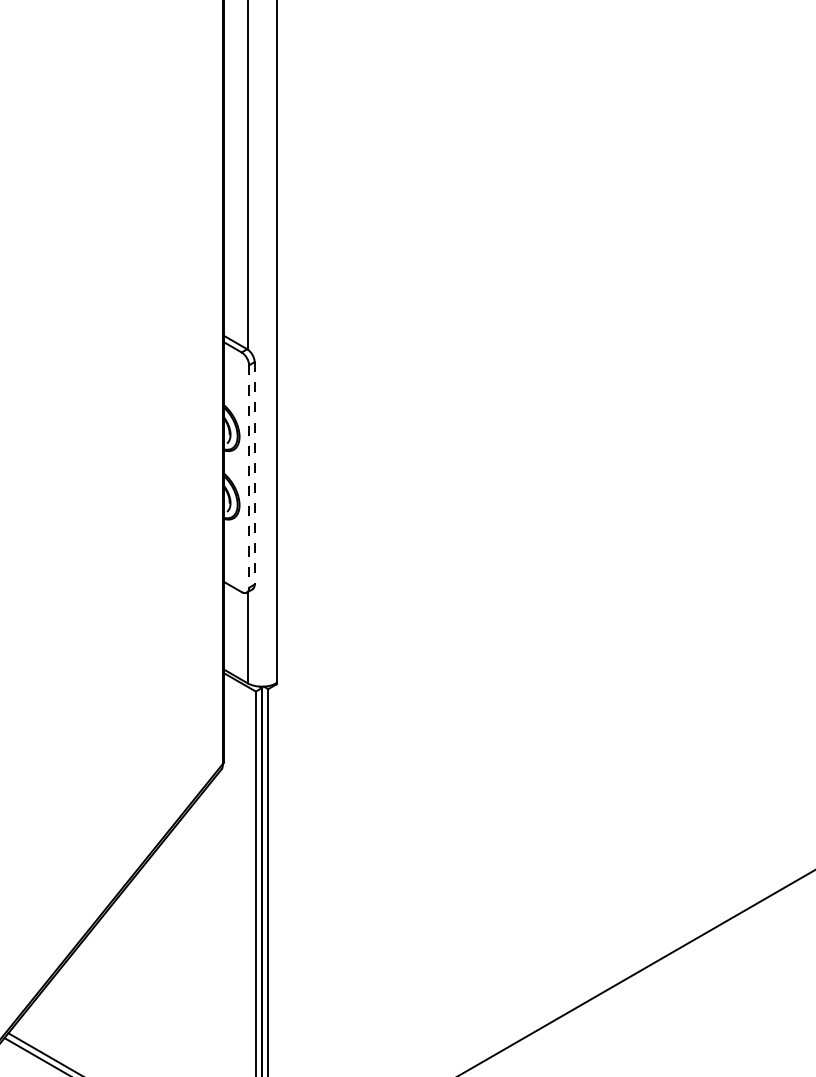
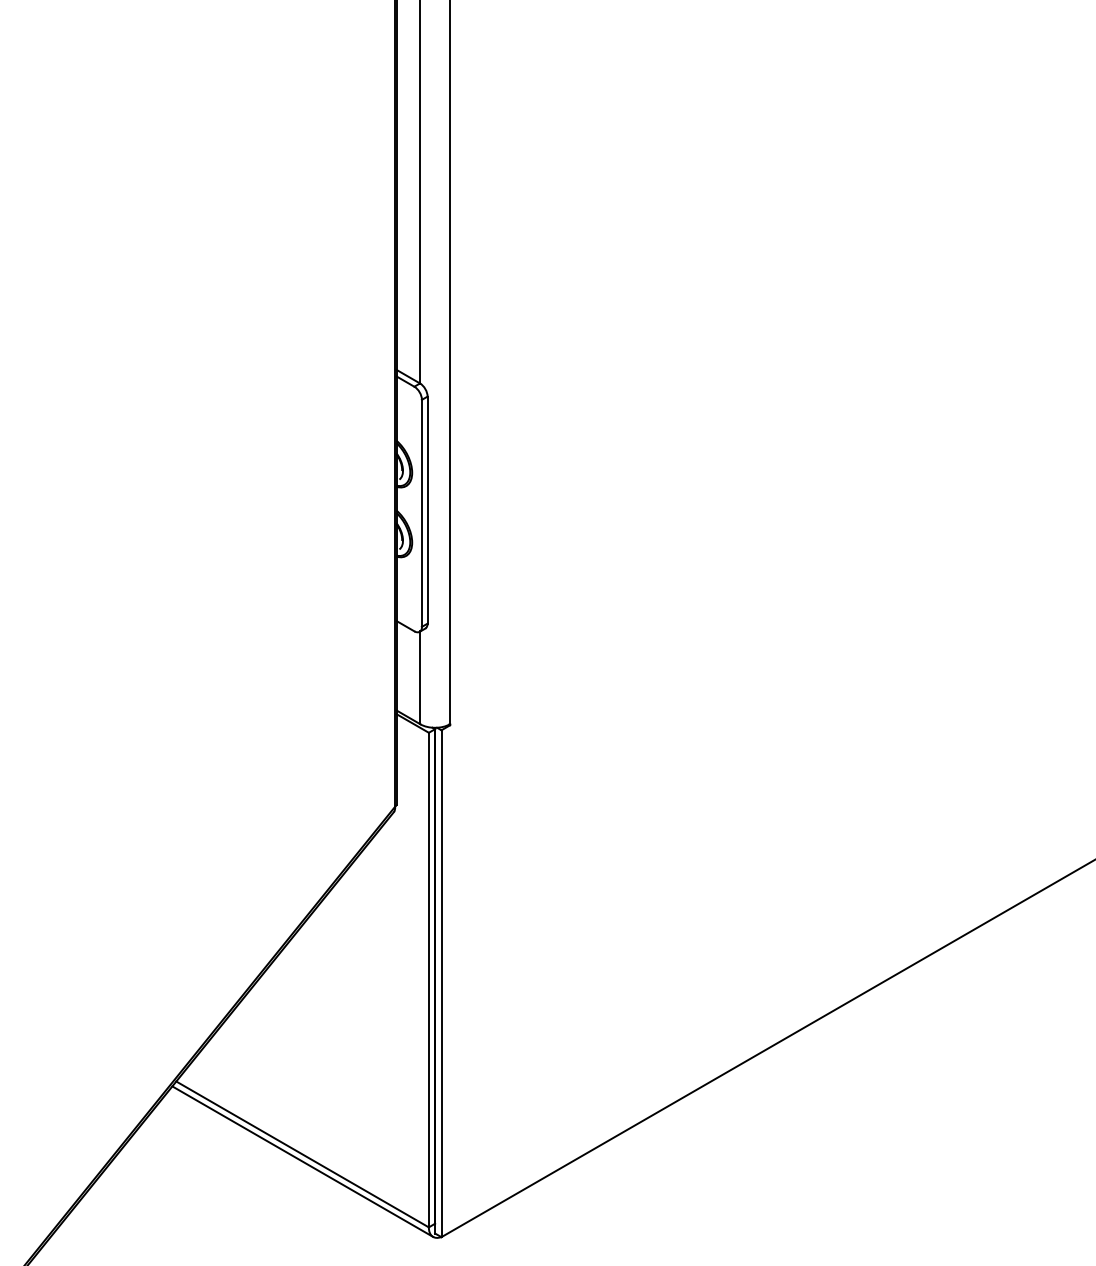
line: (254, 473) -> (427, 510), dashed -> solid
line: (248, 476) -> (421, 513), dashed -> solid

